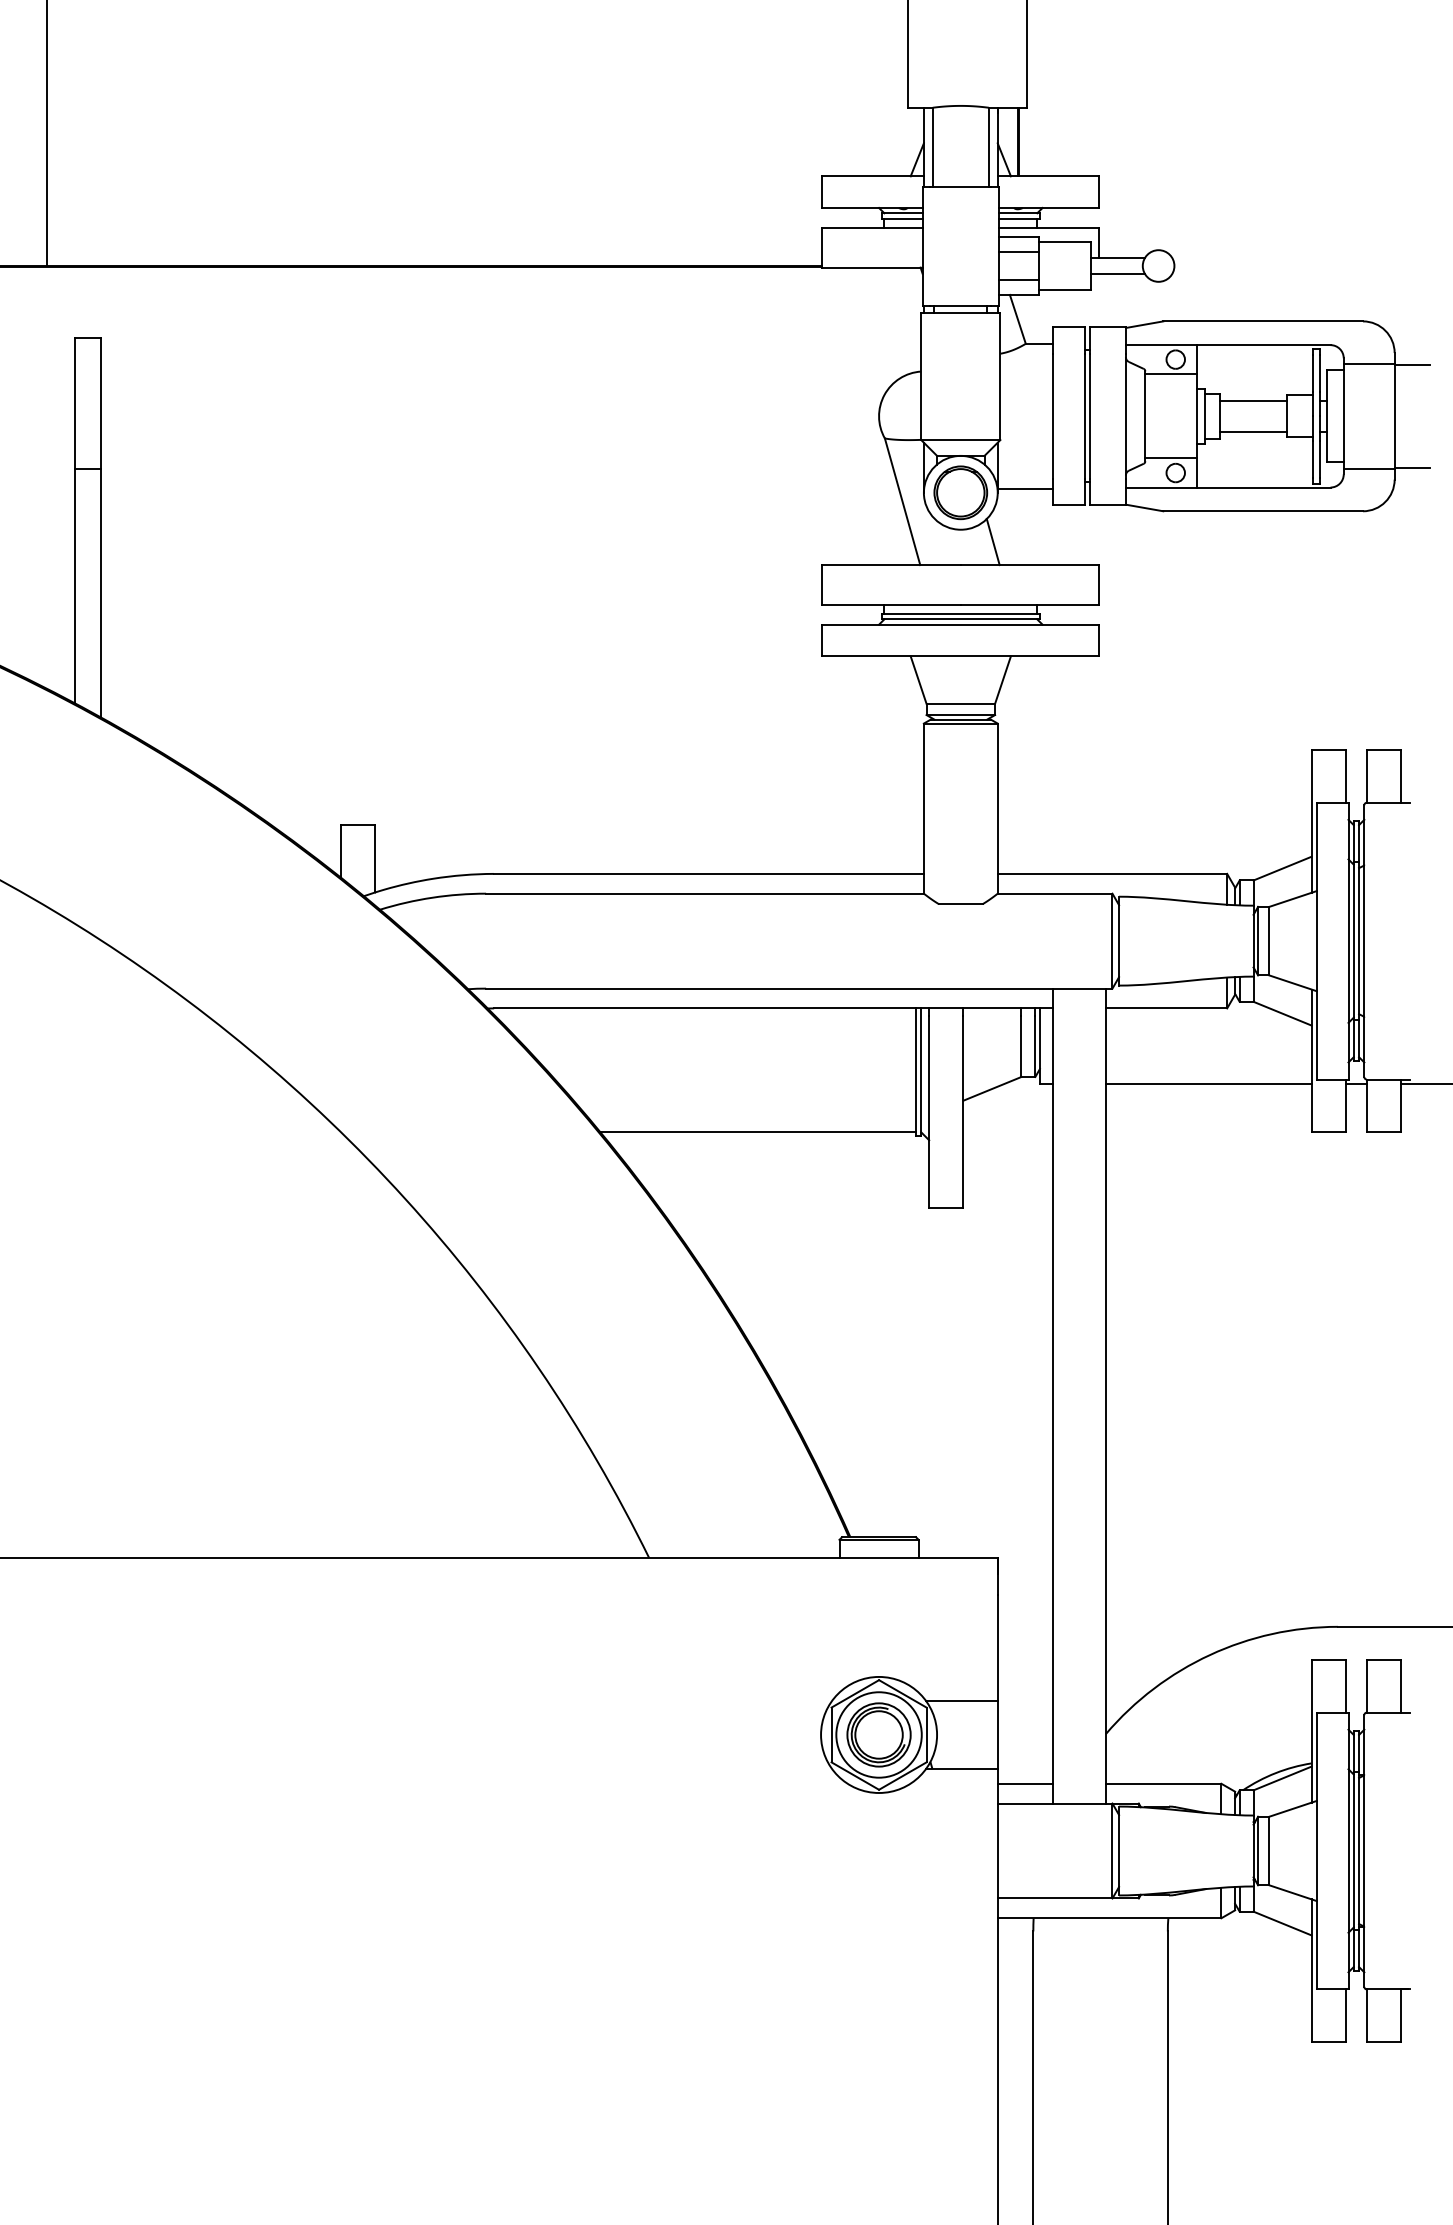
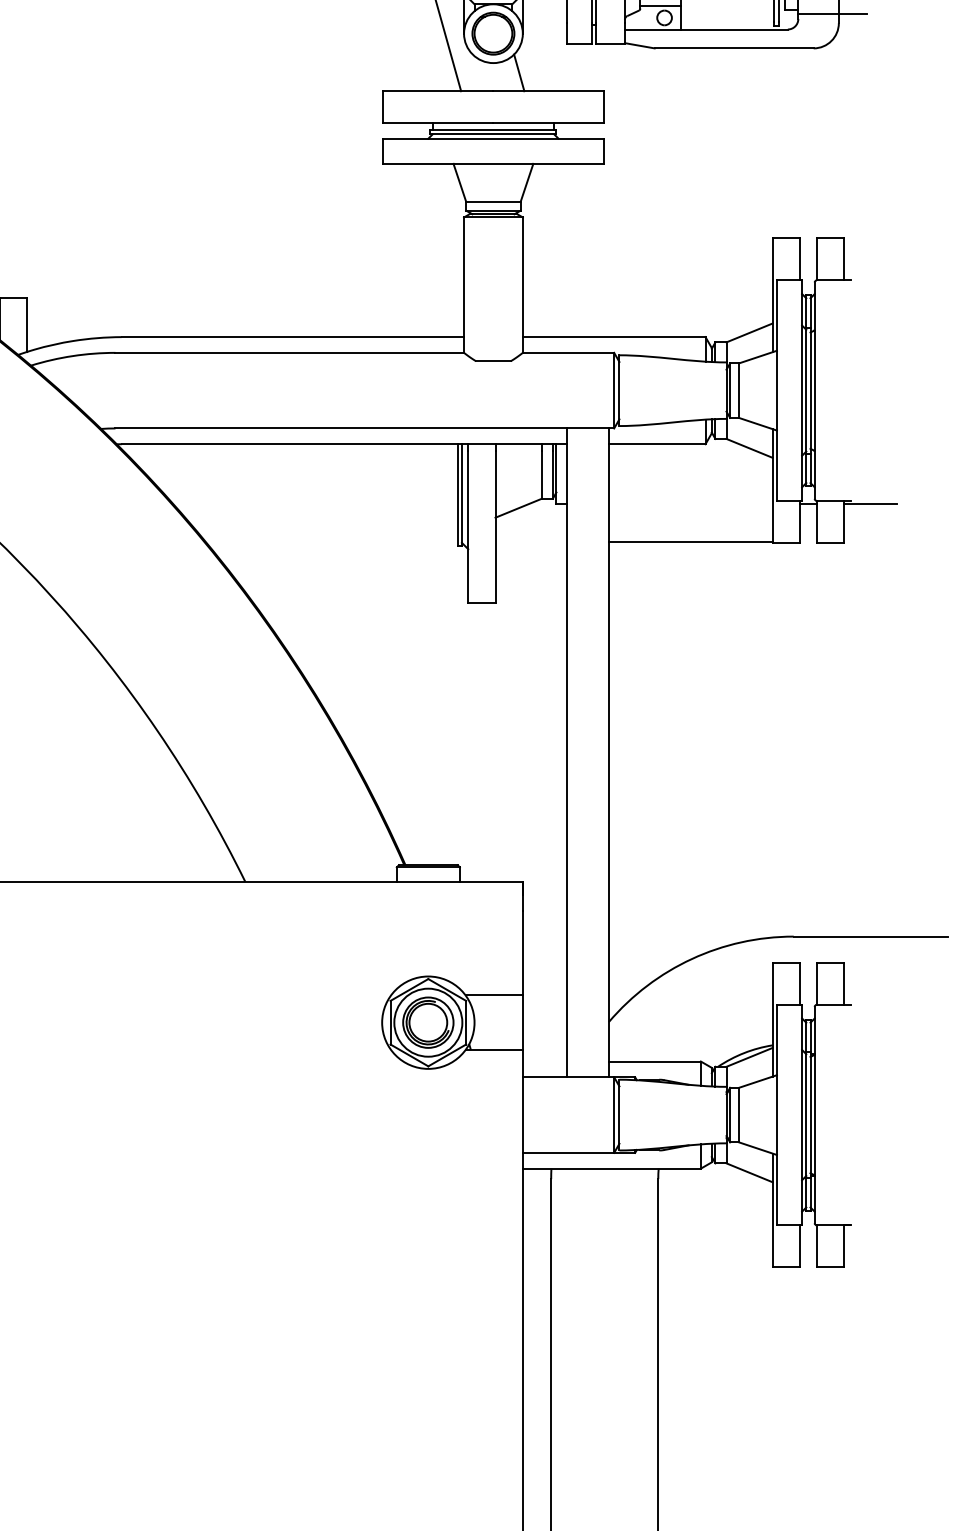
line: (1025, 488) -> (544, 30), removed
line: (1208, 1083) -> (690, 542), moved
line: (757, 1132) -> (331, 543), removed
line: (1025, 1783) -> (544, 1061), removed

